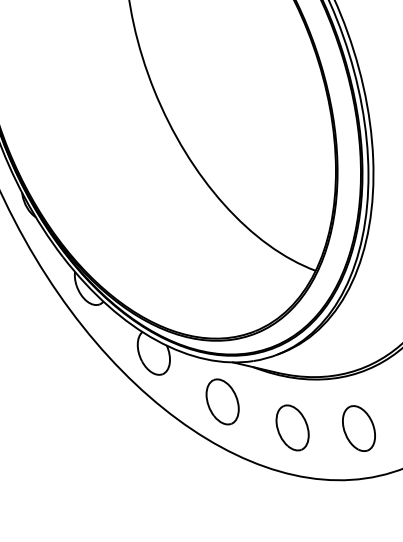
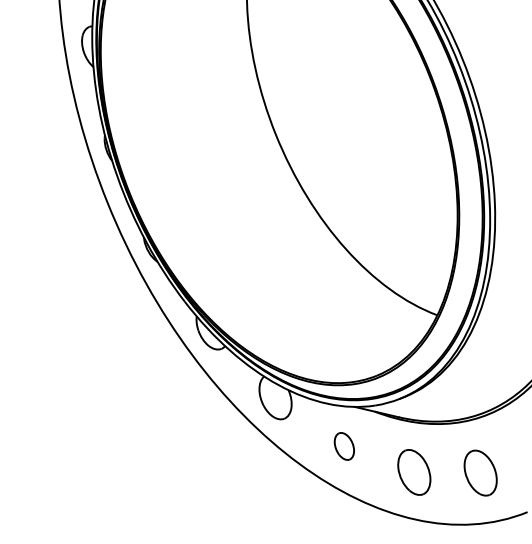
part: (222, 401) -> (344, 446), size x0.6

